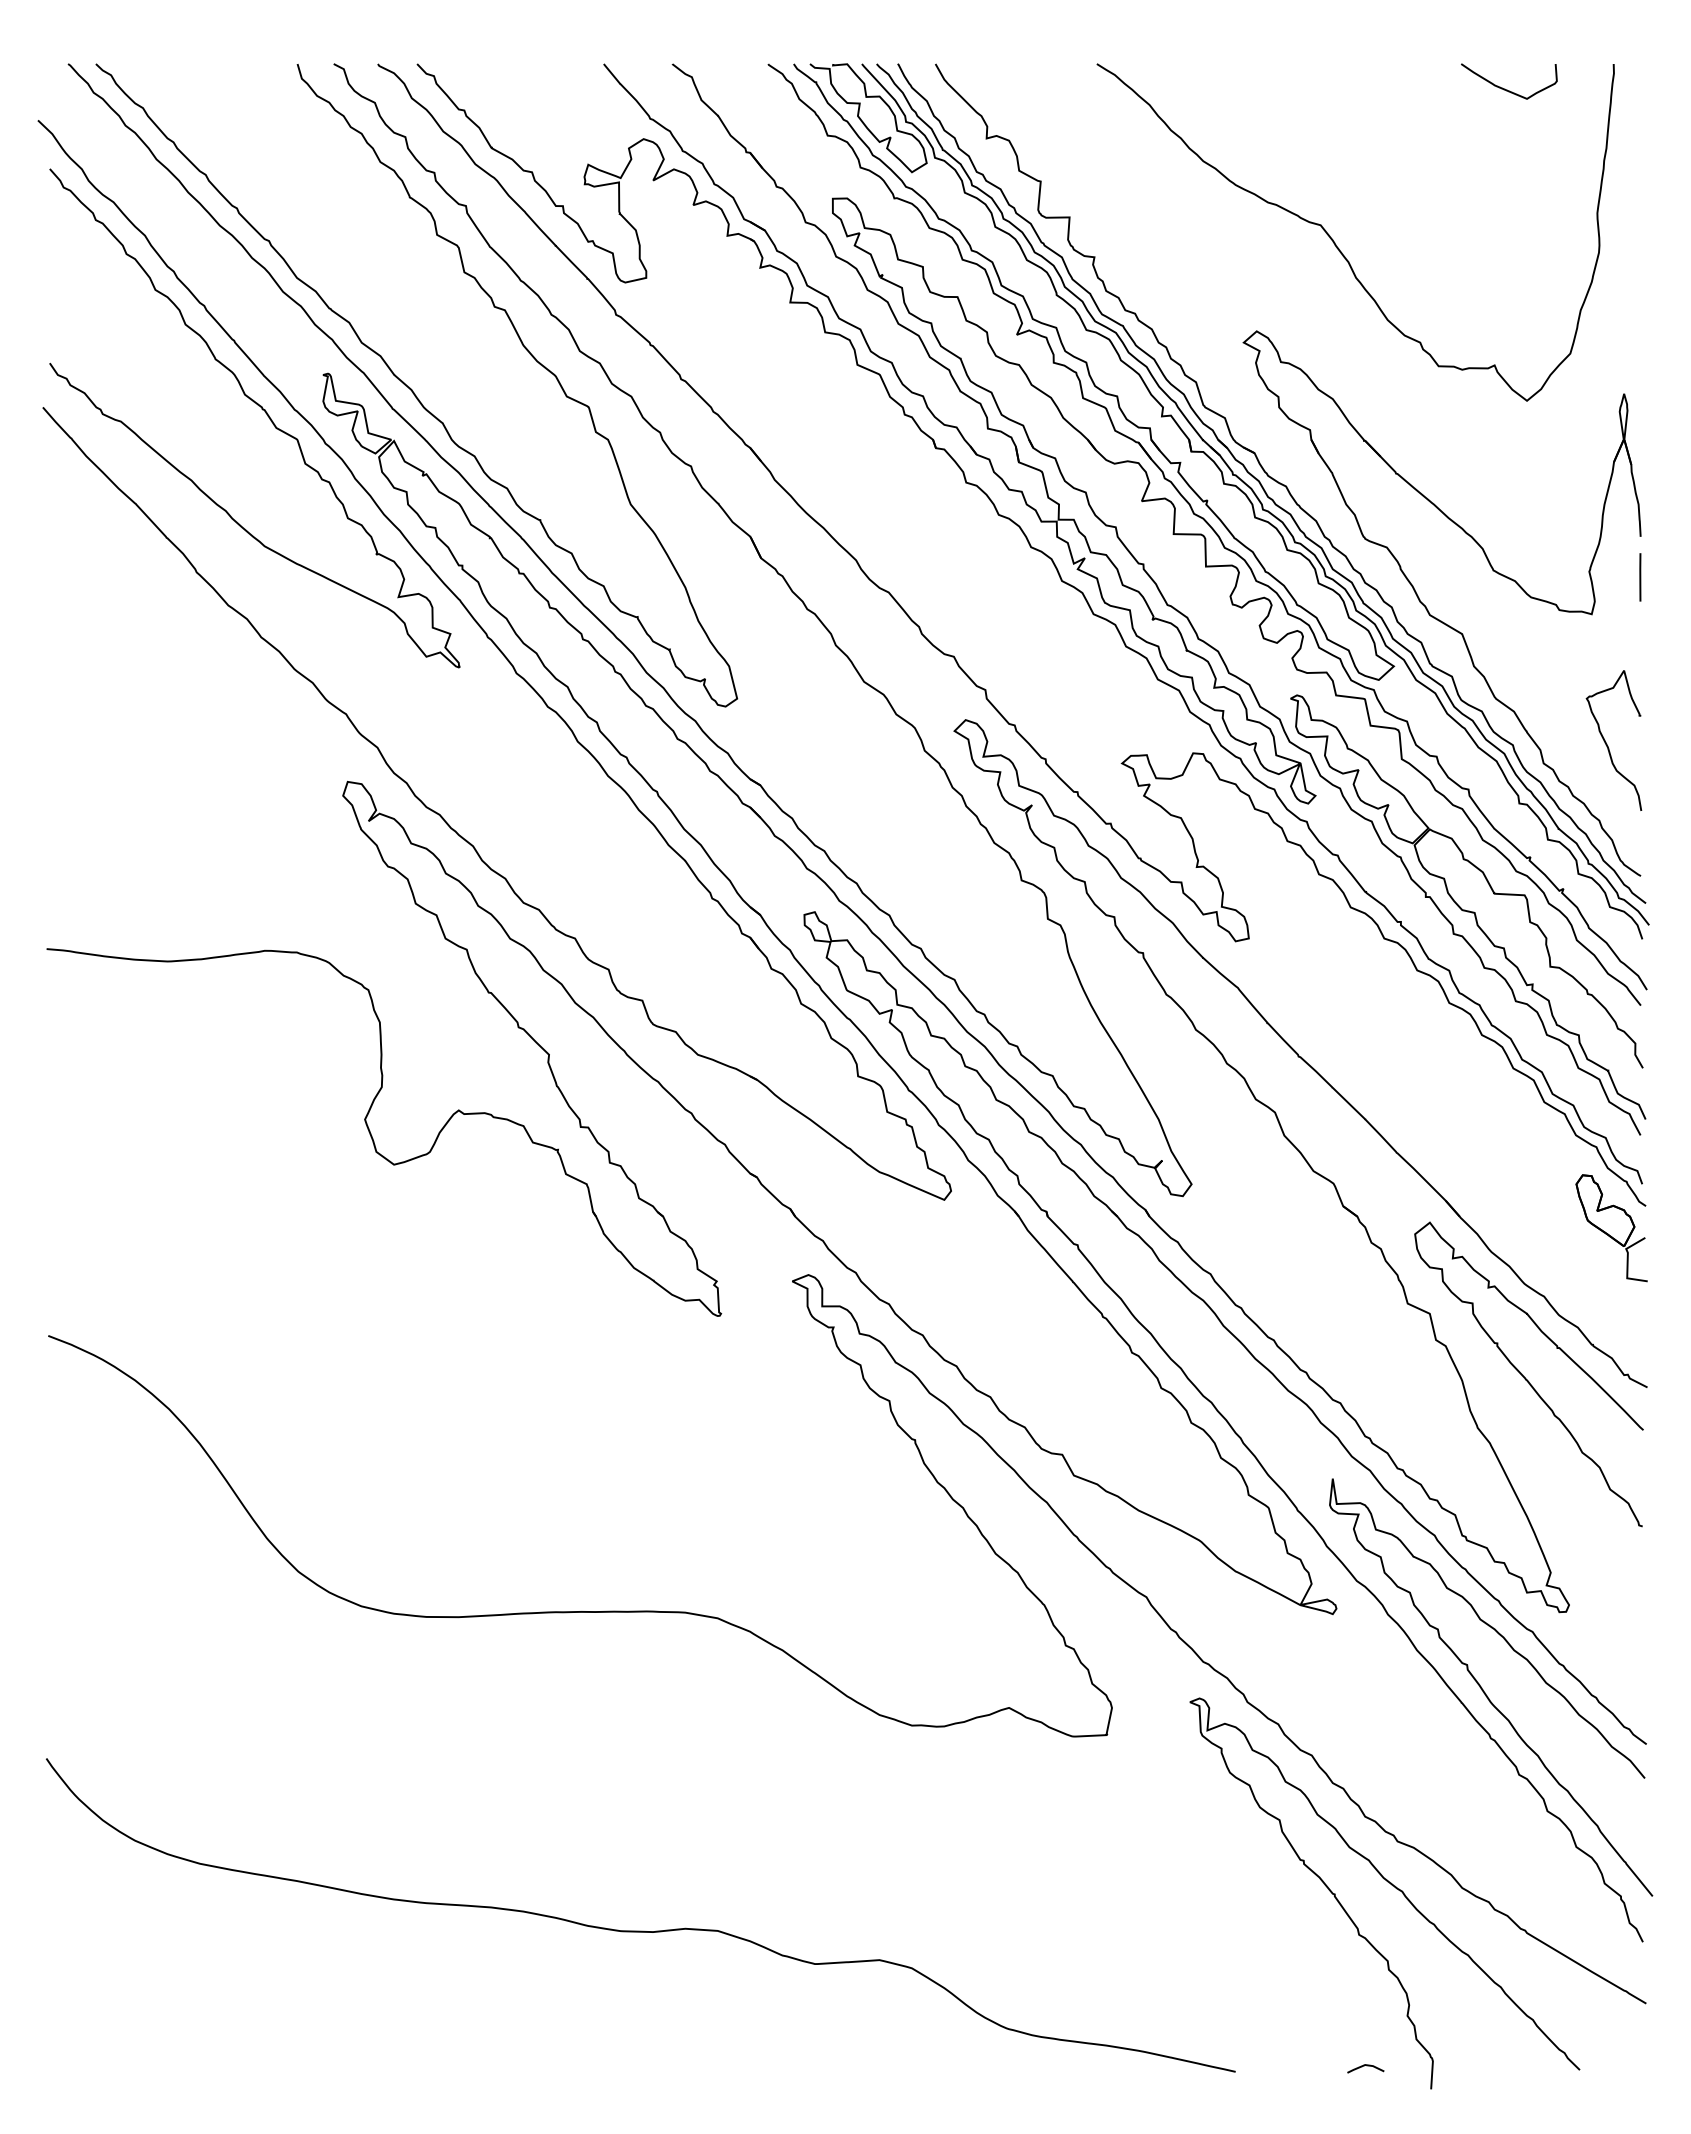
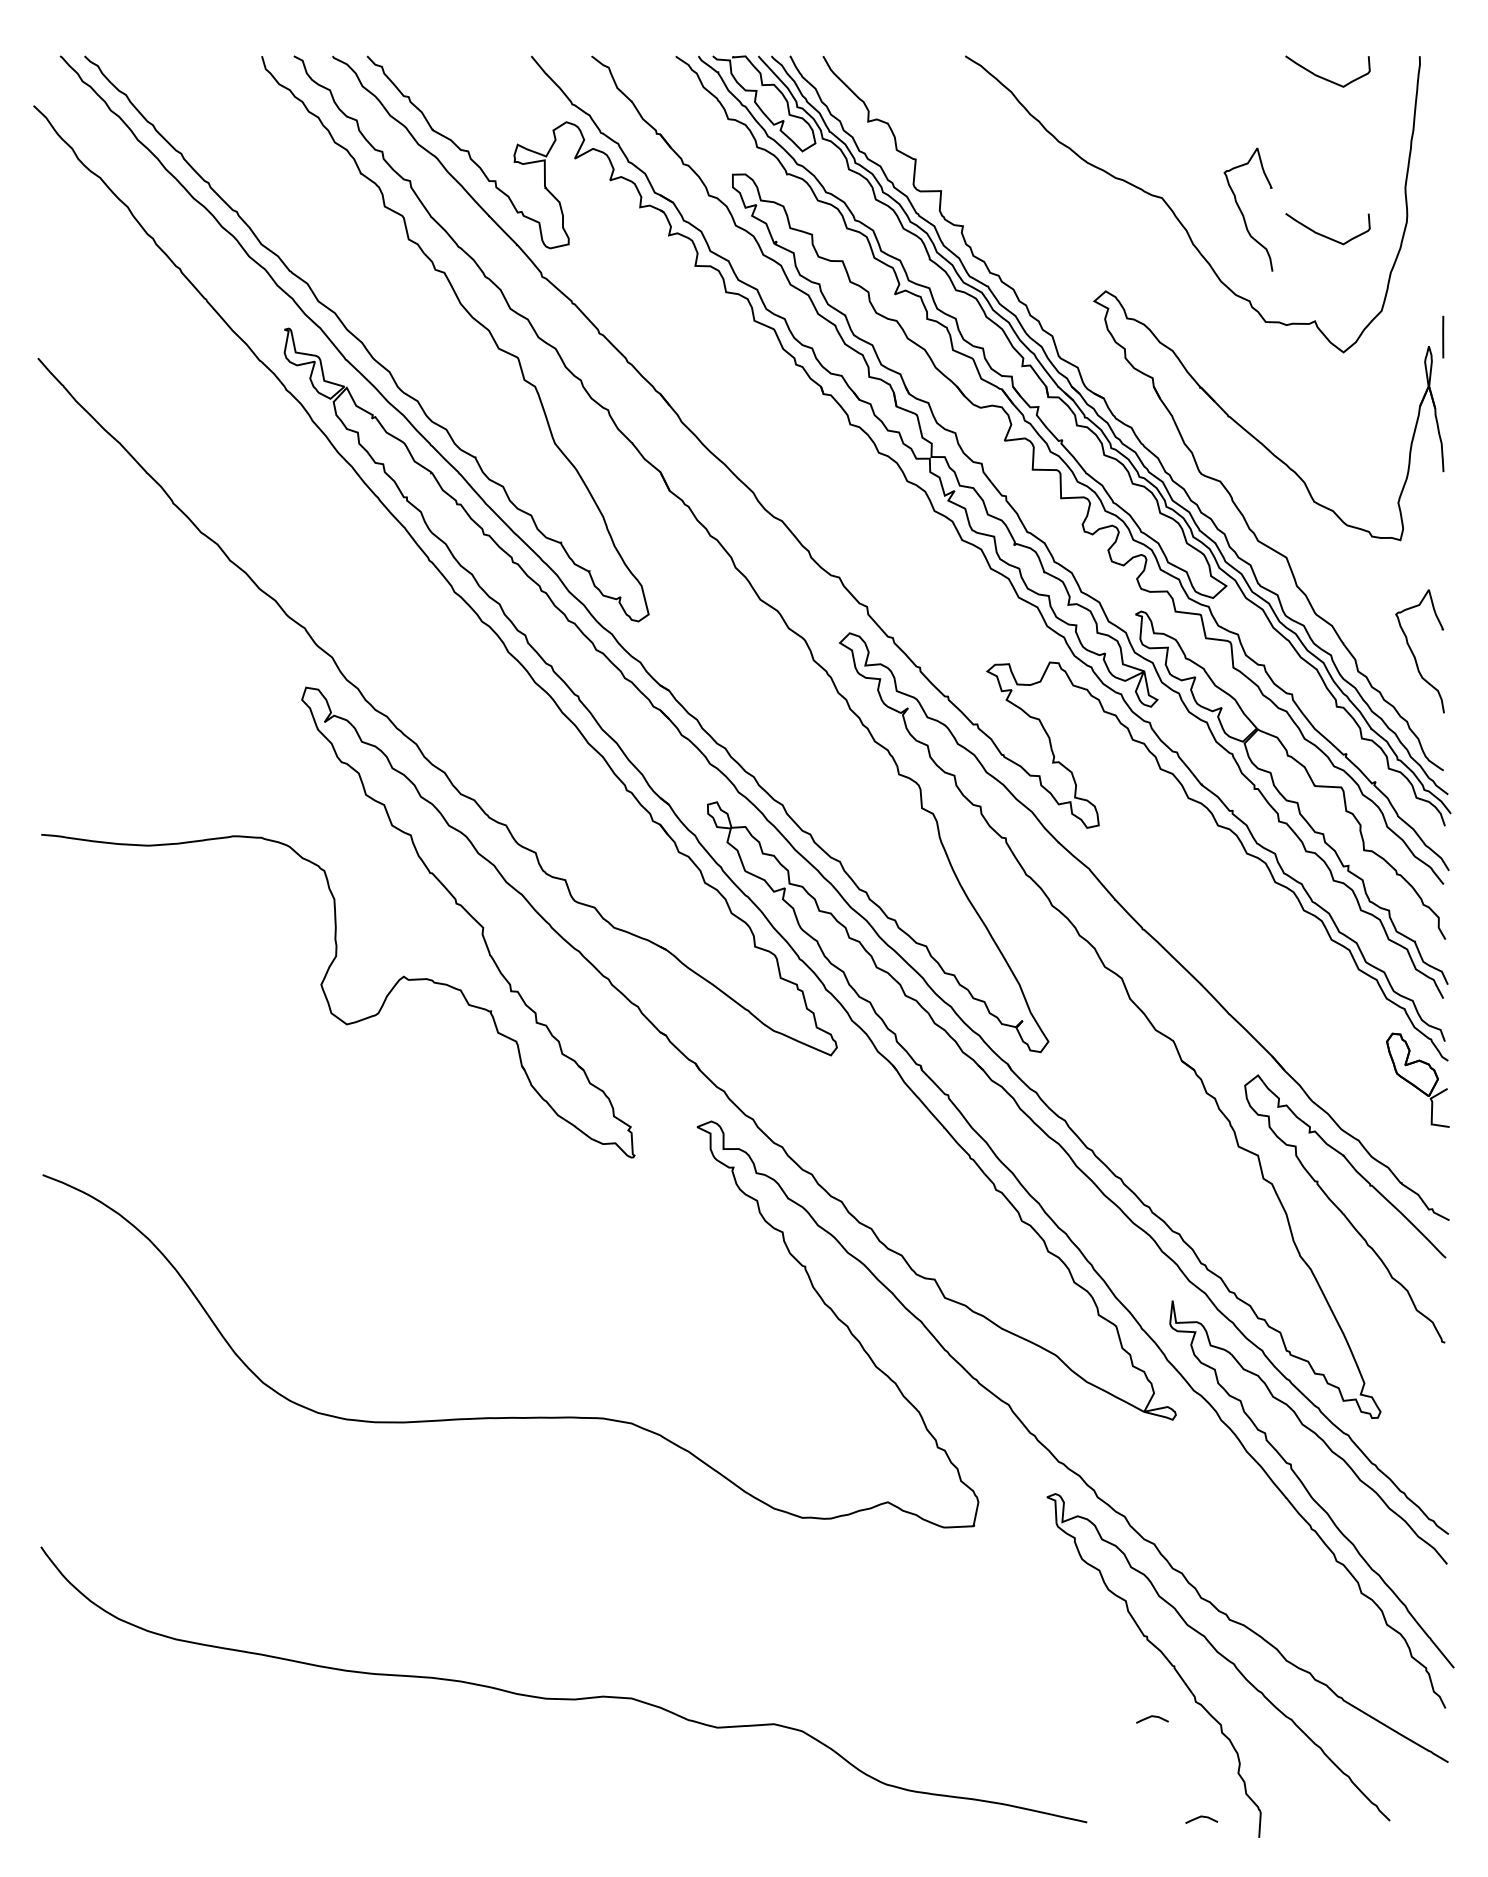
curve: (1412, 242) -> (1242, 213), added
curve: (1505, 267) -> (1324, 235), added
curve: (262, 410) -> (231, 360), removed
line: (1640, 577) -> (1443, 337), moved
line: (1308, 1952) -> (1151, 1717), added

